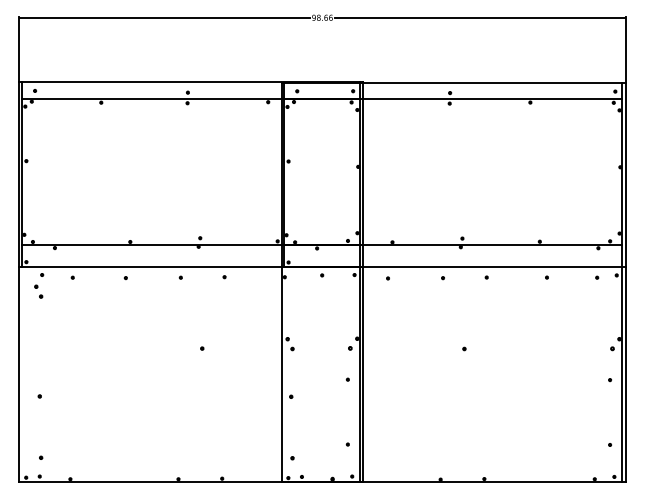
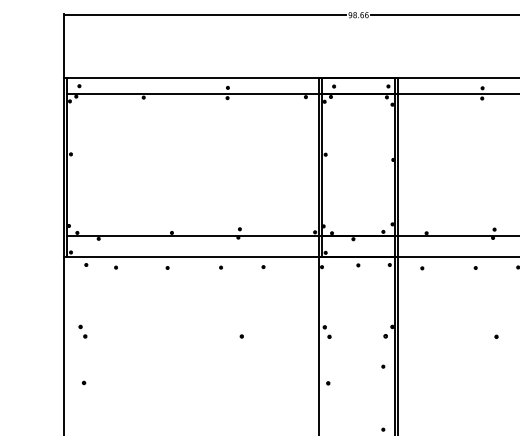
part: (38, 291) -> (82, 331), moved

